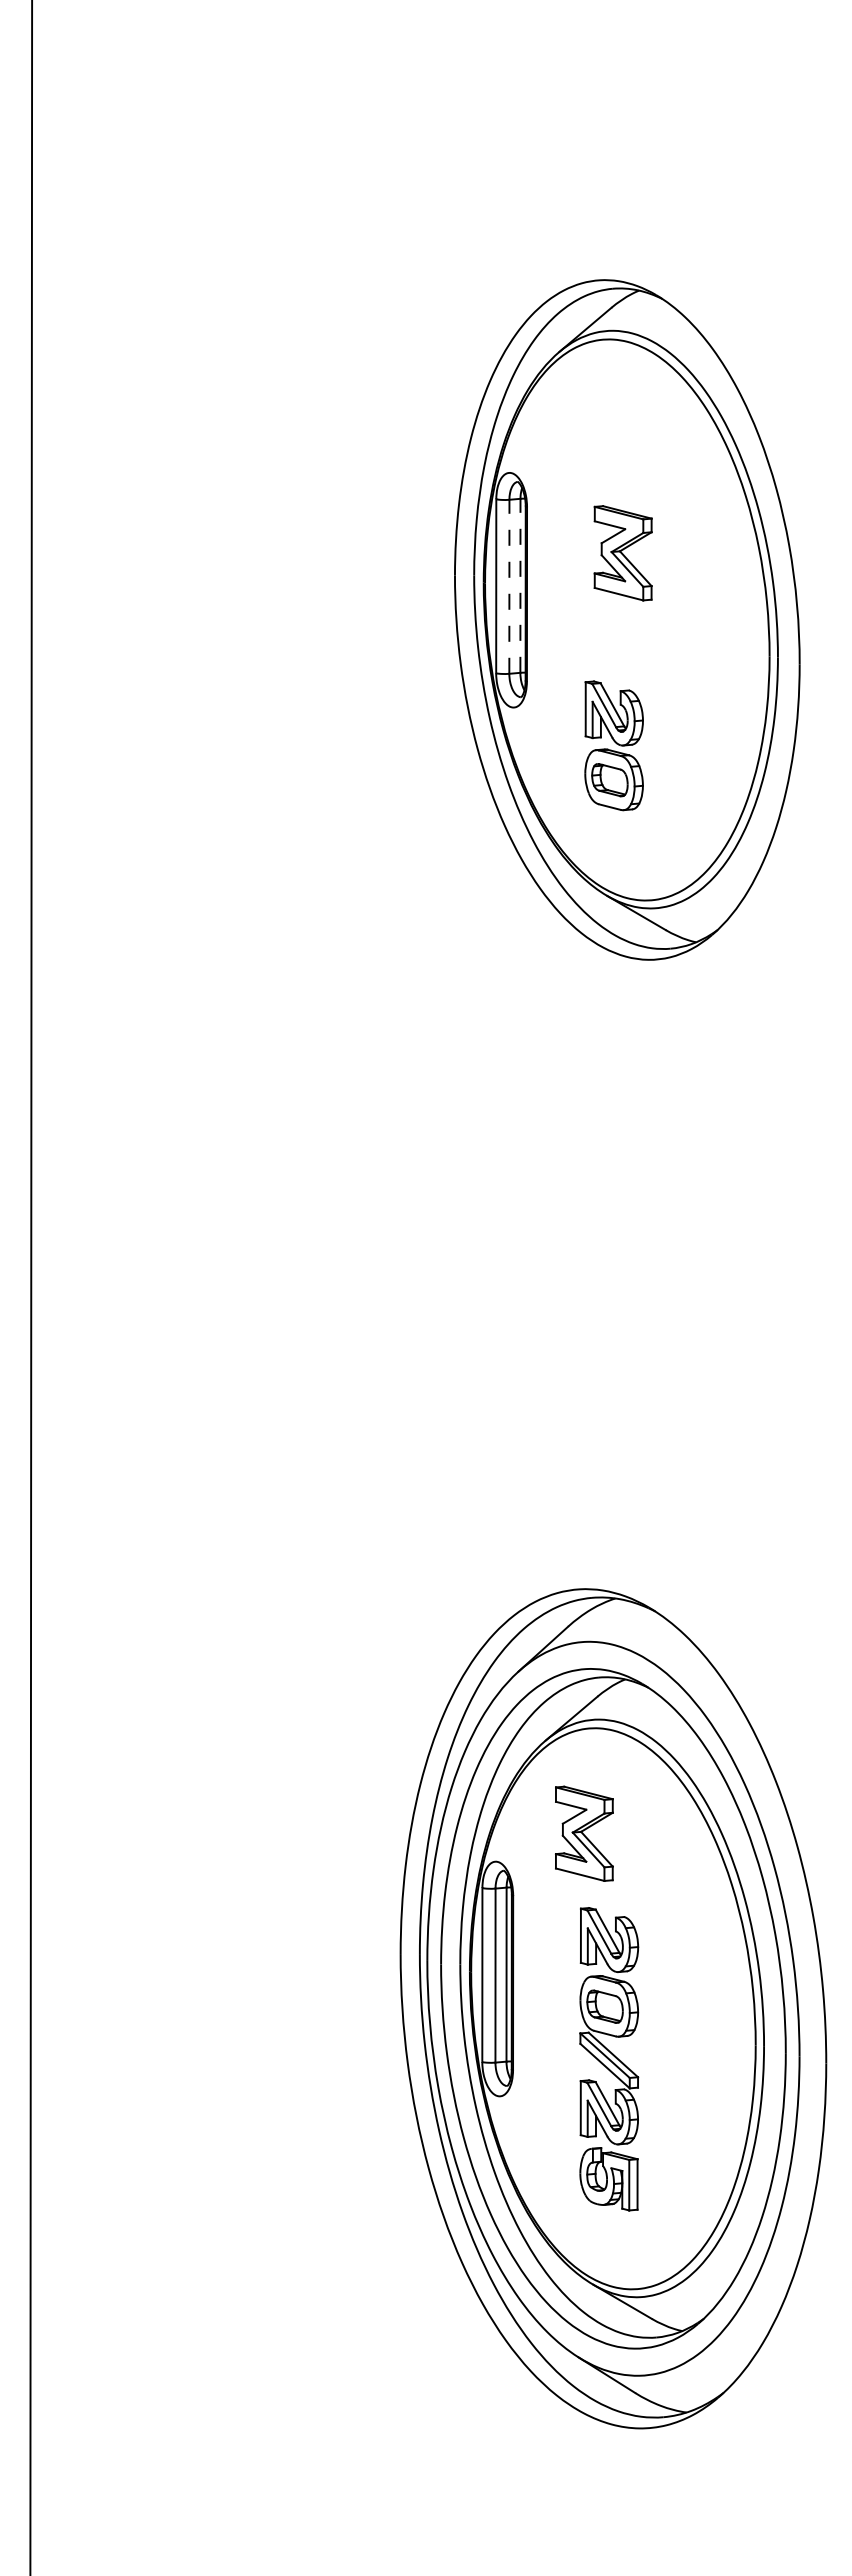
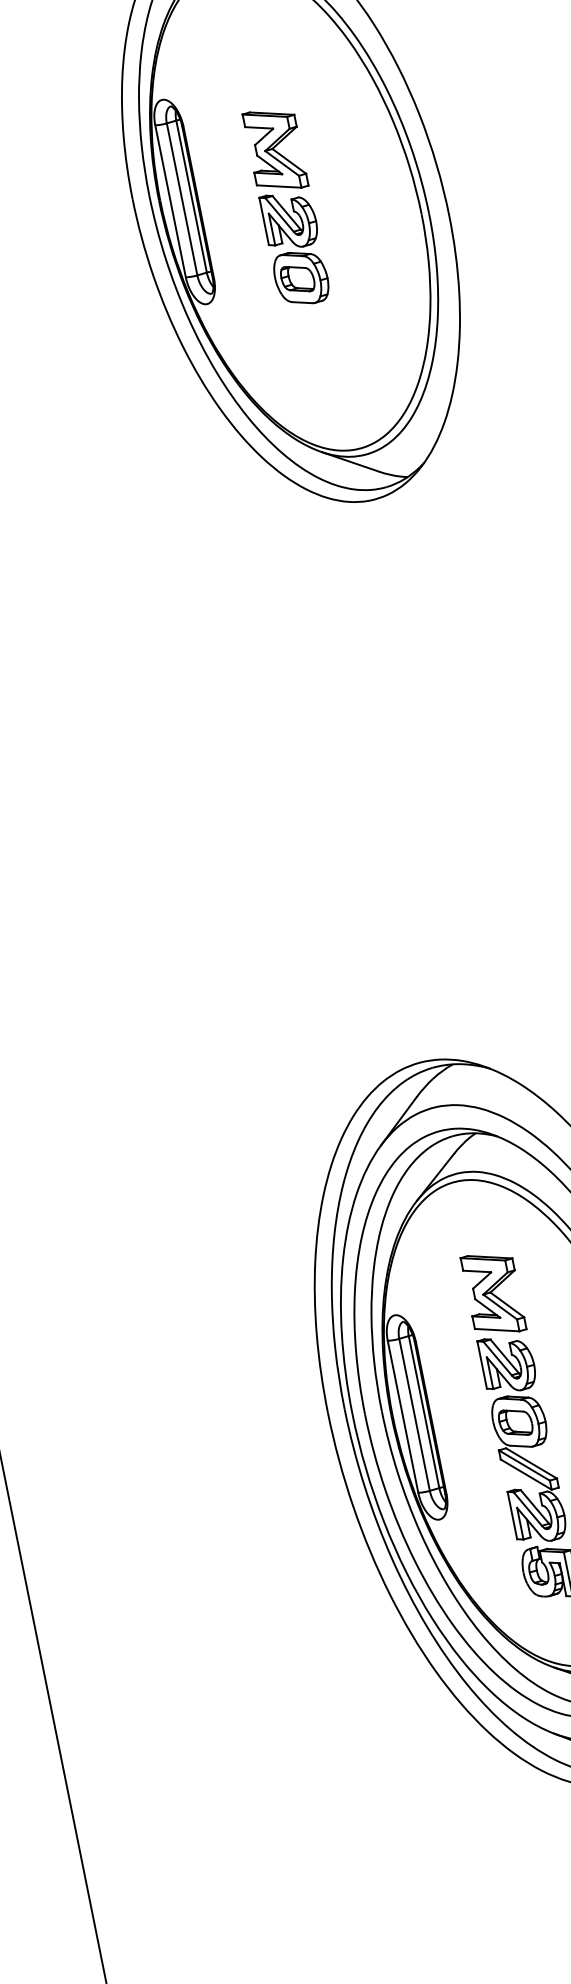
line: (520, 585) -> (191, 196), dashed -> solid
line: (509, 586) -> (182, 199), dashed -> solid
part: (613, 745) -> (294, 248), moved
part: (584, 1833) -> (493, 1293), moved

